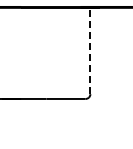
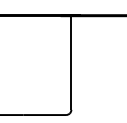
line: (90, 50) -> (71, 62), dashed -> solid

